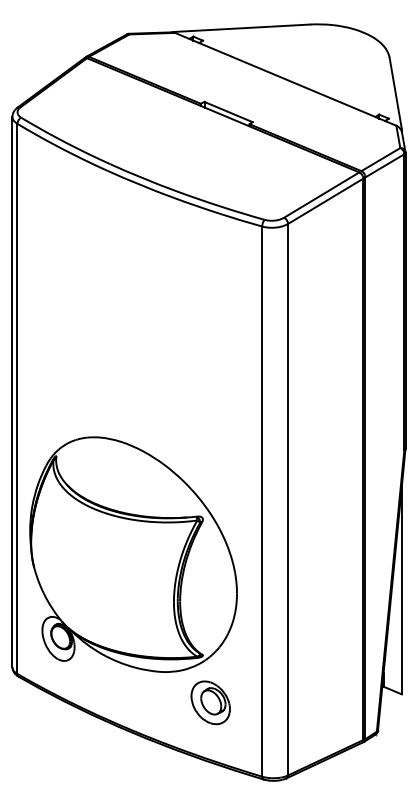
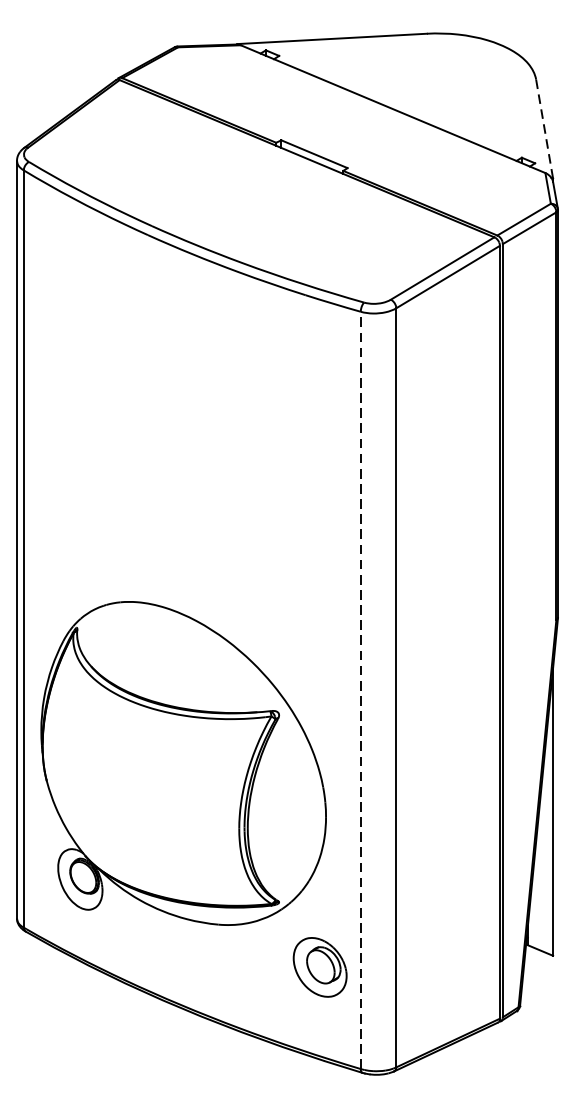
line: (395, 93) -> (544, 128), solid -> dashed
line: (262, 501) -> (361, 690), solid -> dashed
part: (210, 702) -> (319, 966), moved

